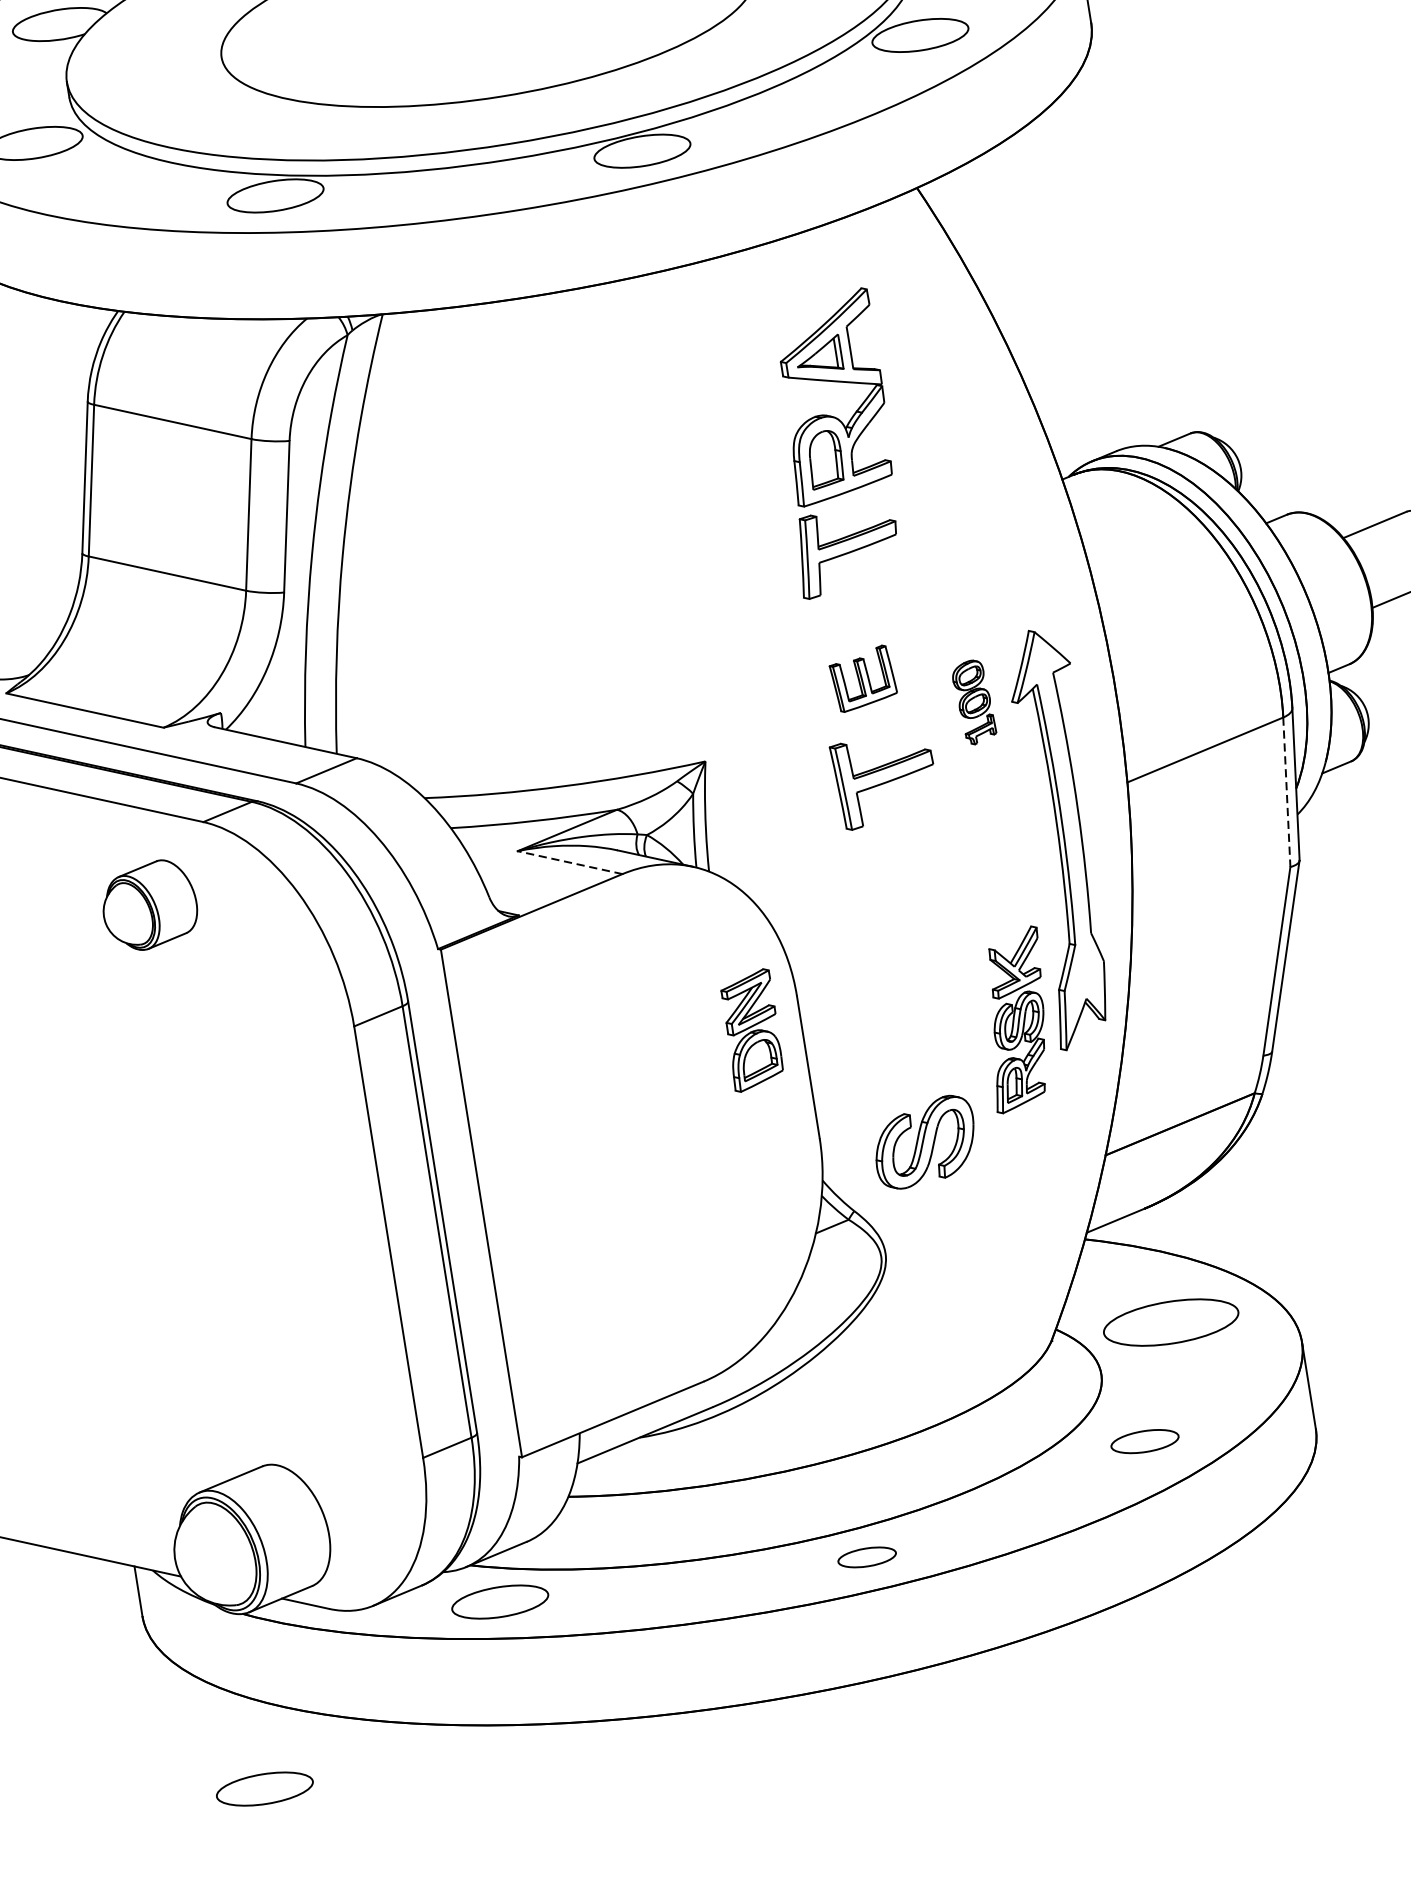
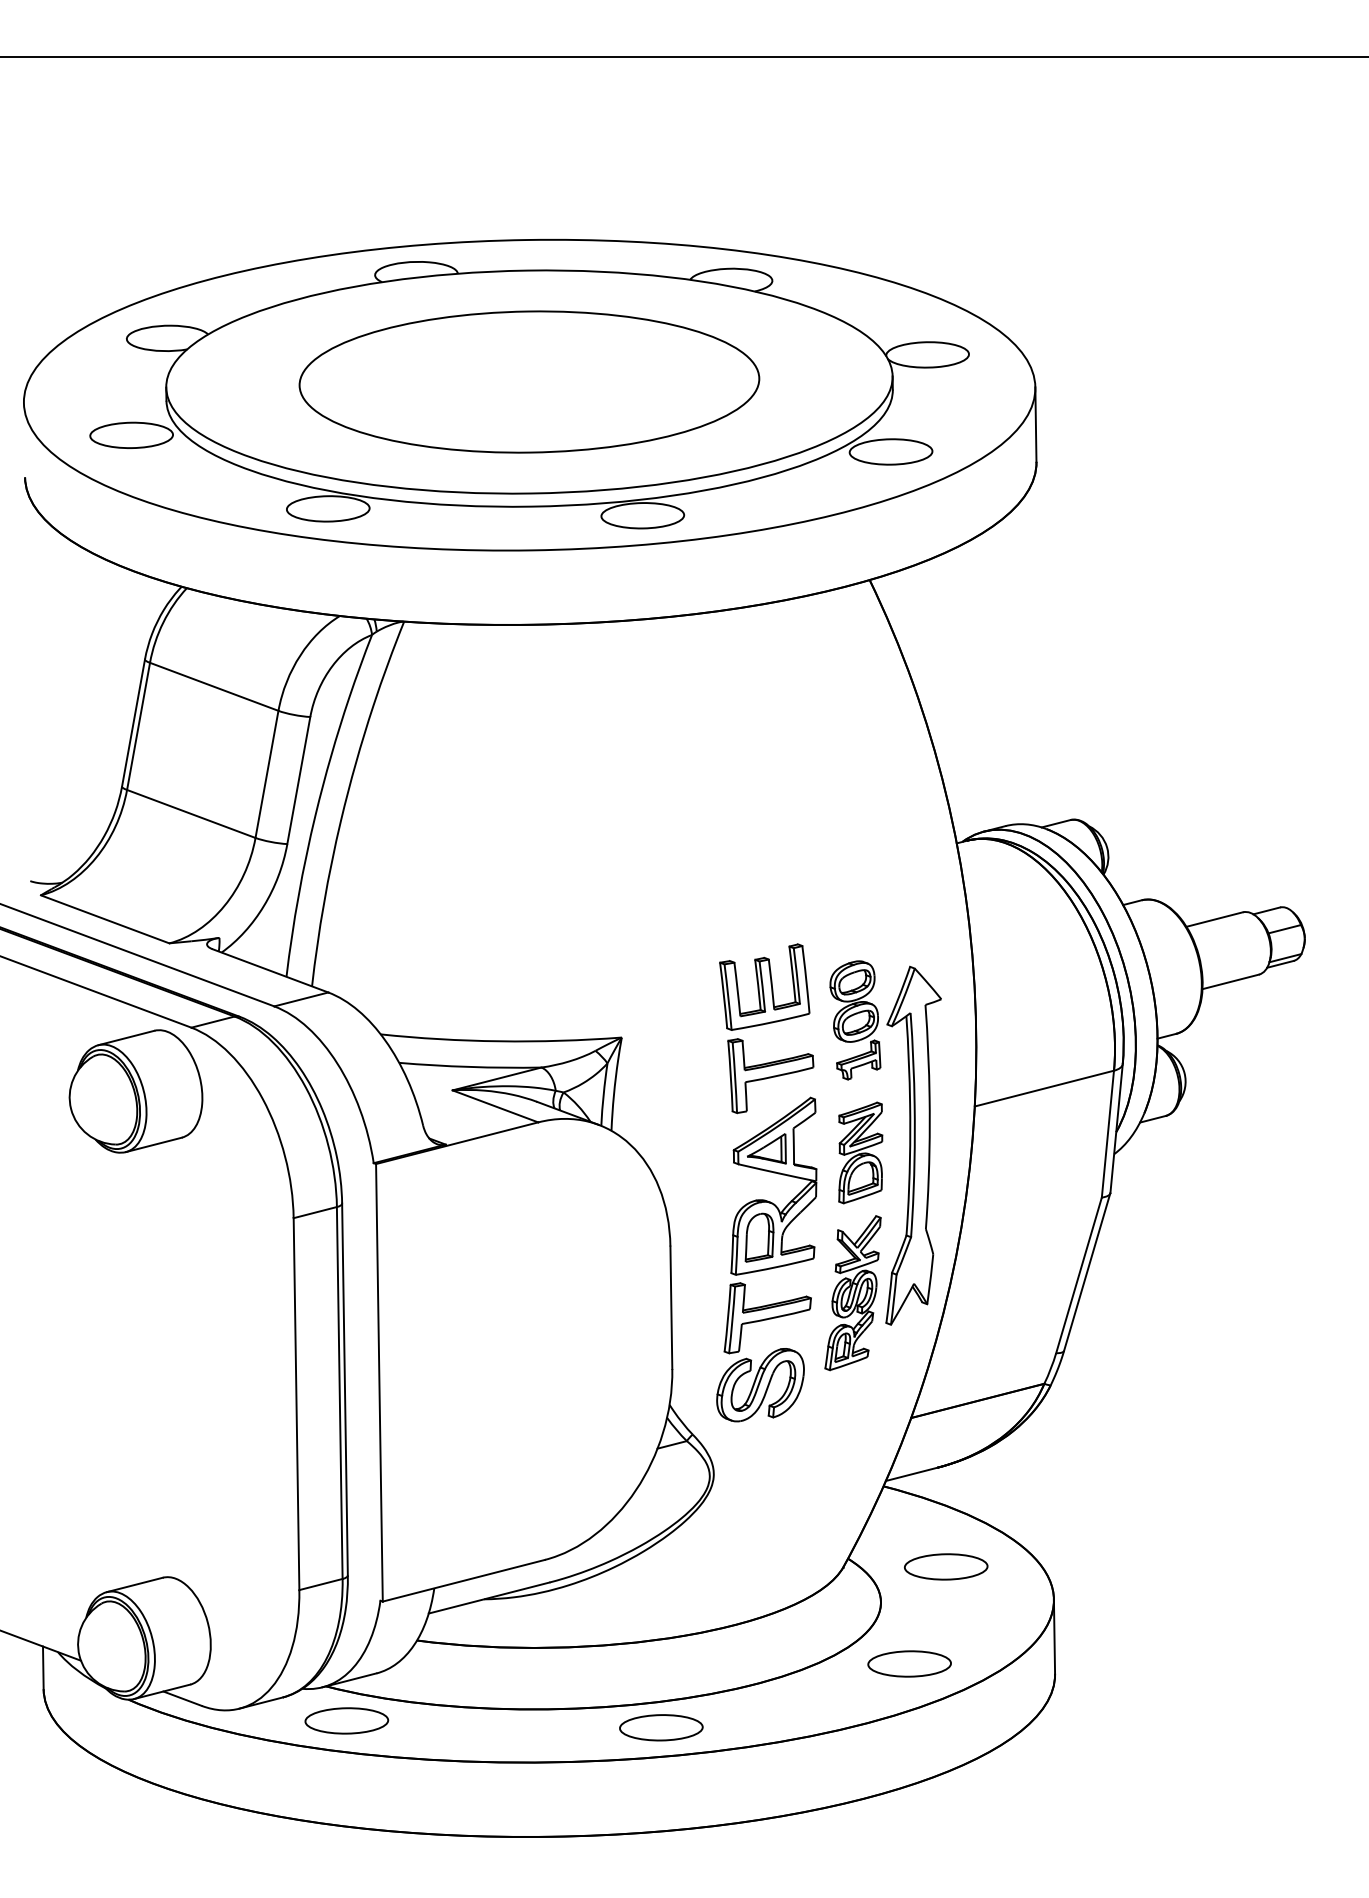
part: (836, 443) -> (770, 1225), moved
part: (862, 678) -> (764, 986), size x1.67
part: (974, 702) -> (855, 1020), size x1.67
line: (1286, 792) -> (1107, 1134), dashed -> solid
line: (570, 862) -> (495, 1106), dashed -> solid
part: (149, 905) -> (135, 1091), size x1.67
part: (752, 1029) -> (860, 1152), moved
part: (1171, 1322) -> (946, 1566), size x0.71
part: (1144, 1441) -> (909, 1663), size x1.43
part: (867, 1556) -> (661, 1727), size x1.67
part: (264, 1788) -> (125, 1849), removed

